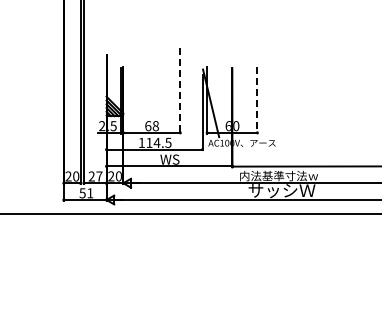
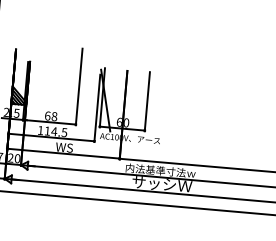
line: (180, 90) -> (79, 86), dashed -> solid
line: (257, 101) -> (147, 102), dashed -> solid

